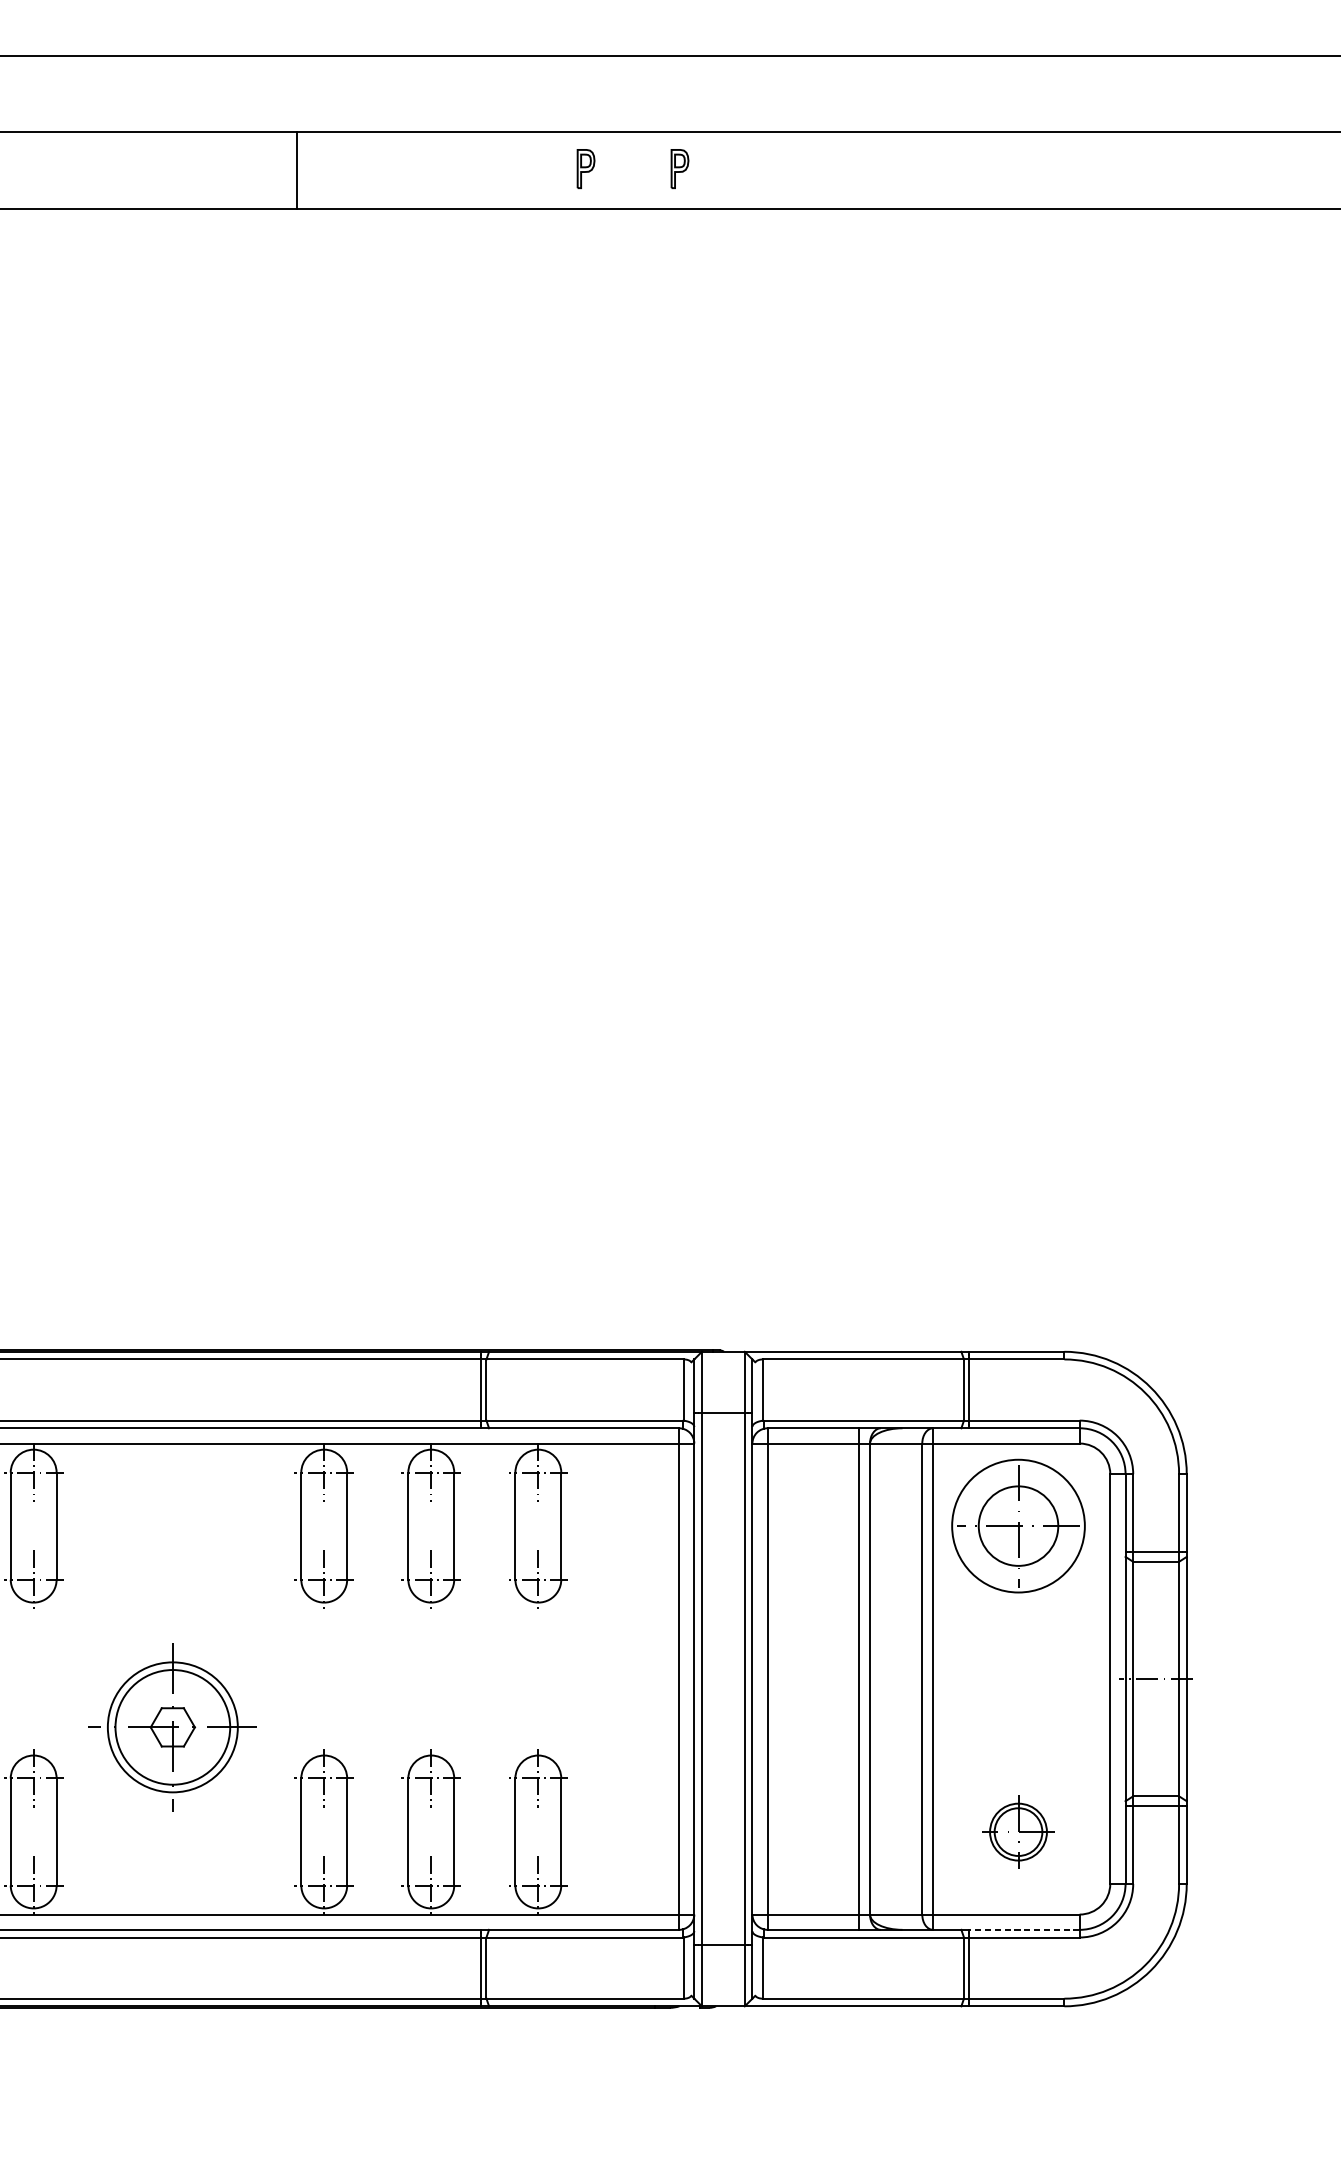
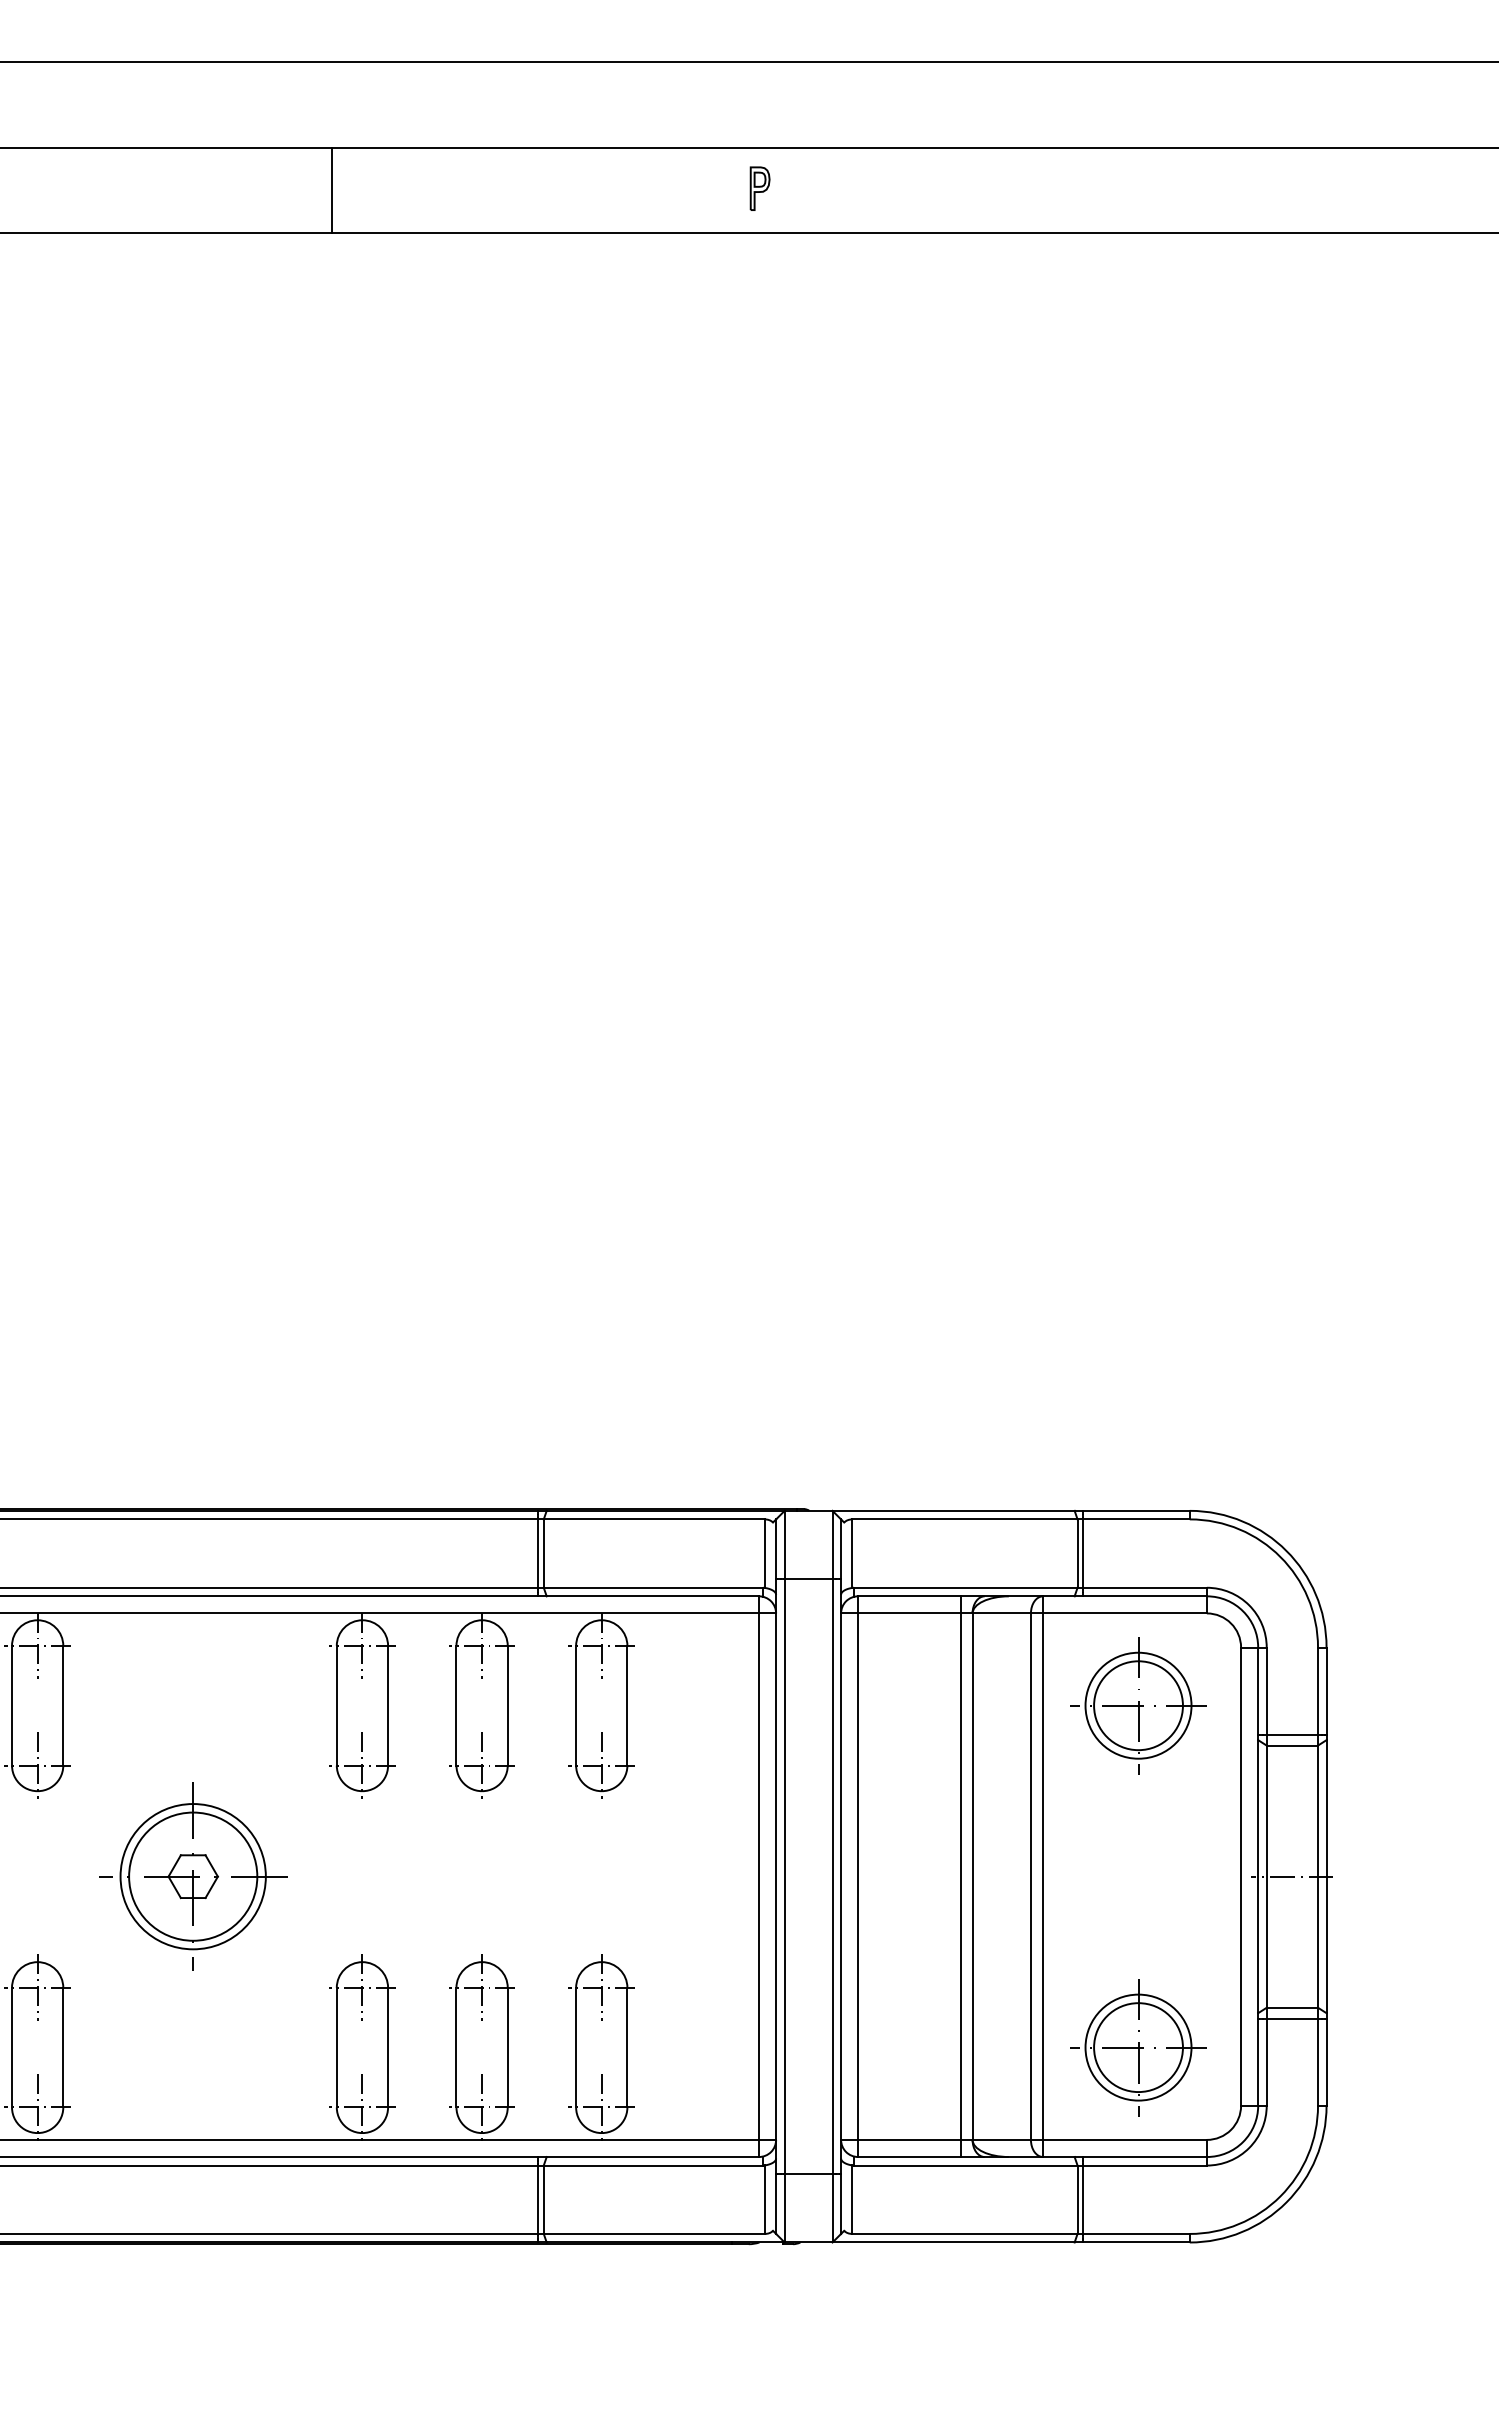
part: (585, 168) -> (654, 188), removed
circle: (1018, 1525) -> (1138, 1705), size x0.71
part: (173, 1727) -> (193, 1876), moved
part: (1018, 1831) -> (1138, 2047), size x1.67
line: (1024, 1930) -> (1145, 2157), dashed -> solid

